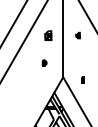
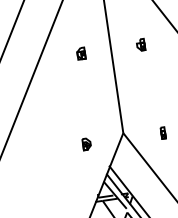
part: (48, 35) -> (81, 53), size x0.62
part: (44, 62) -> (86, 143), moved

